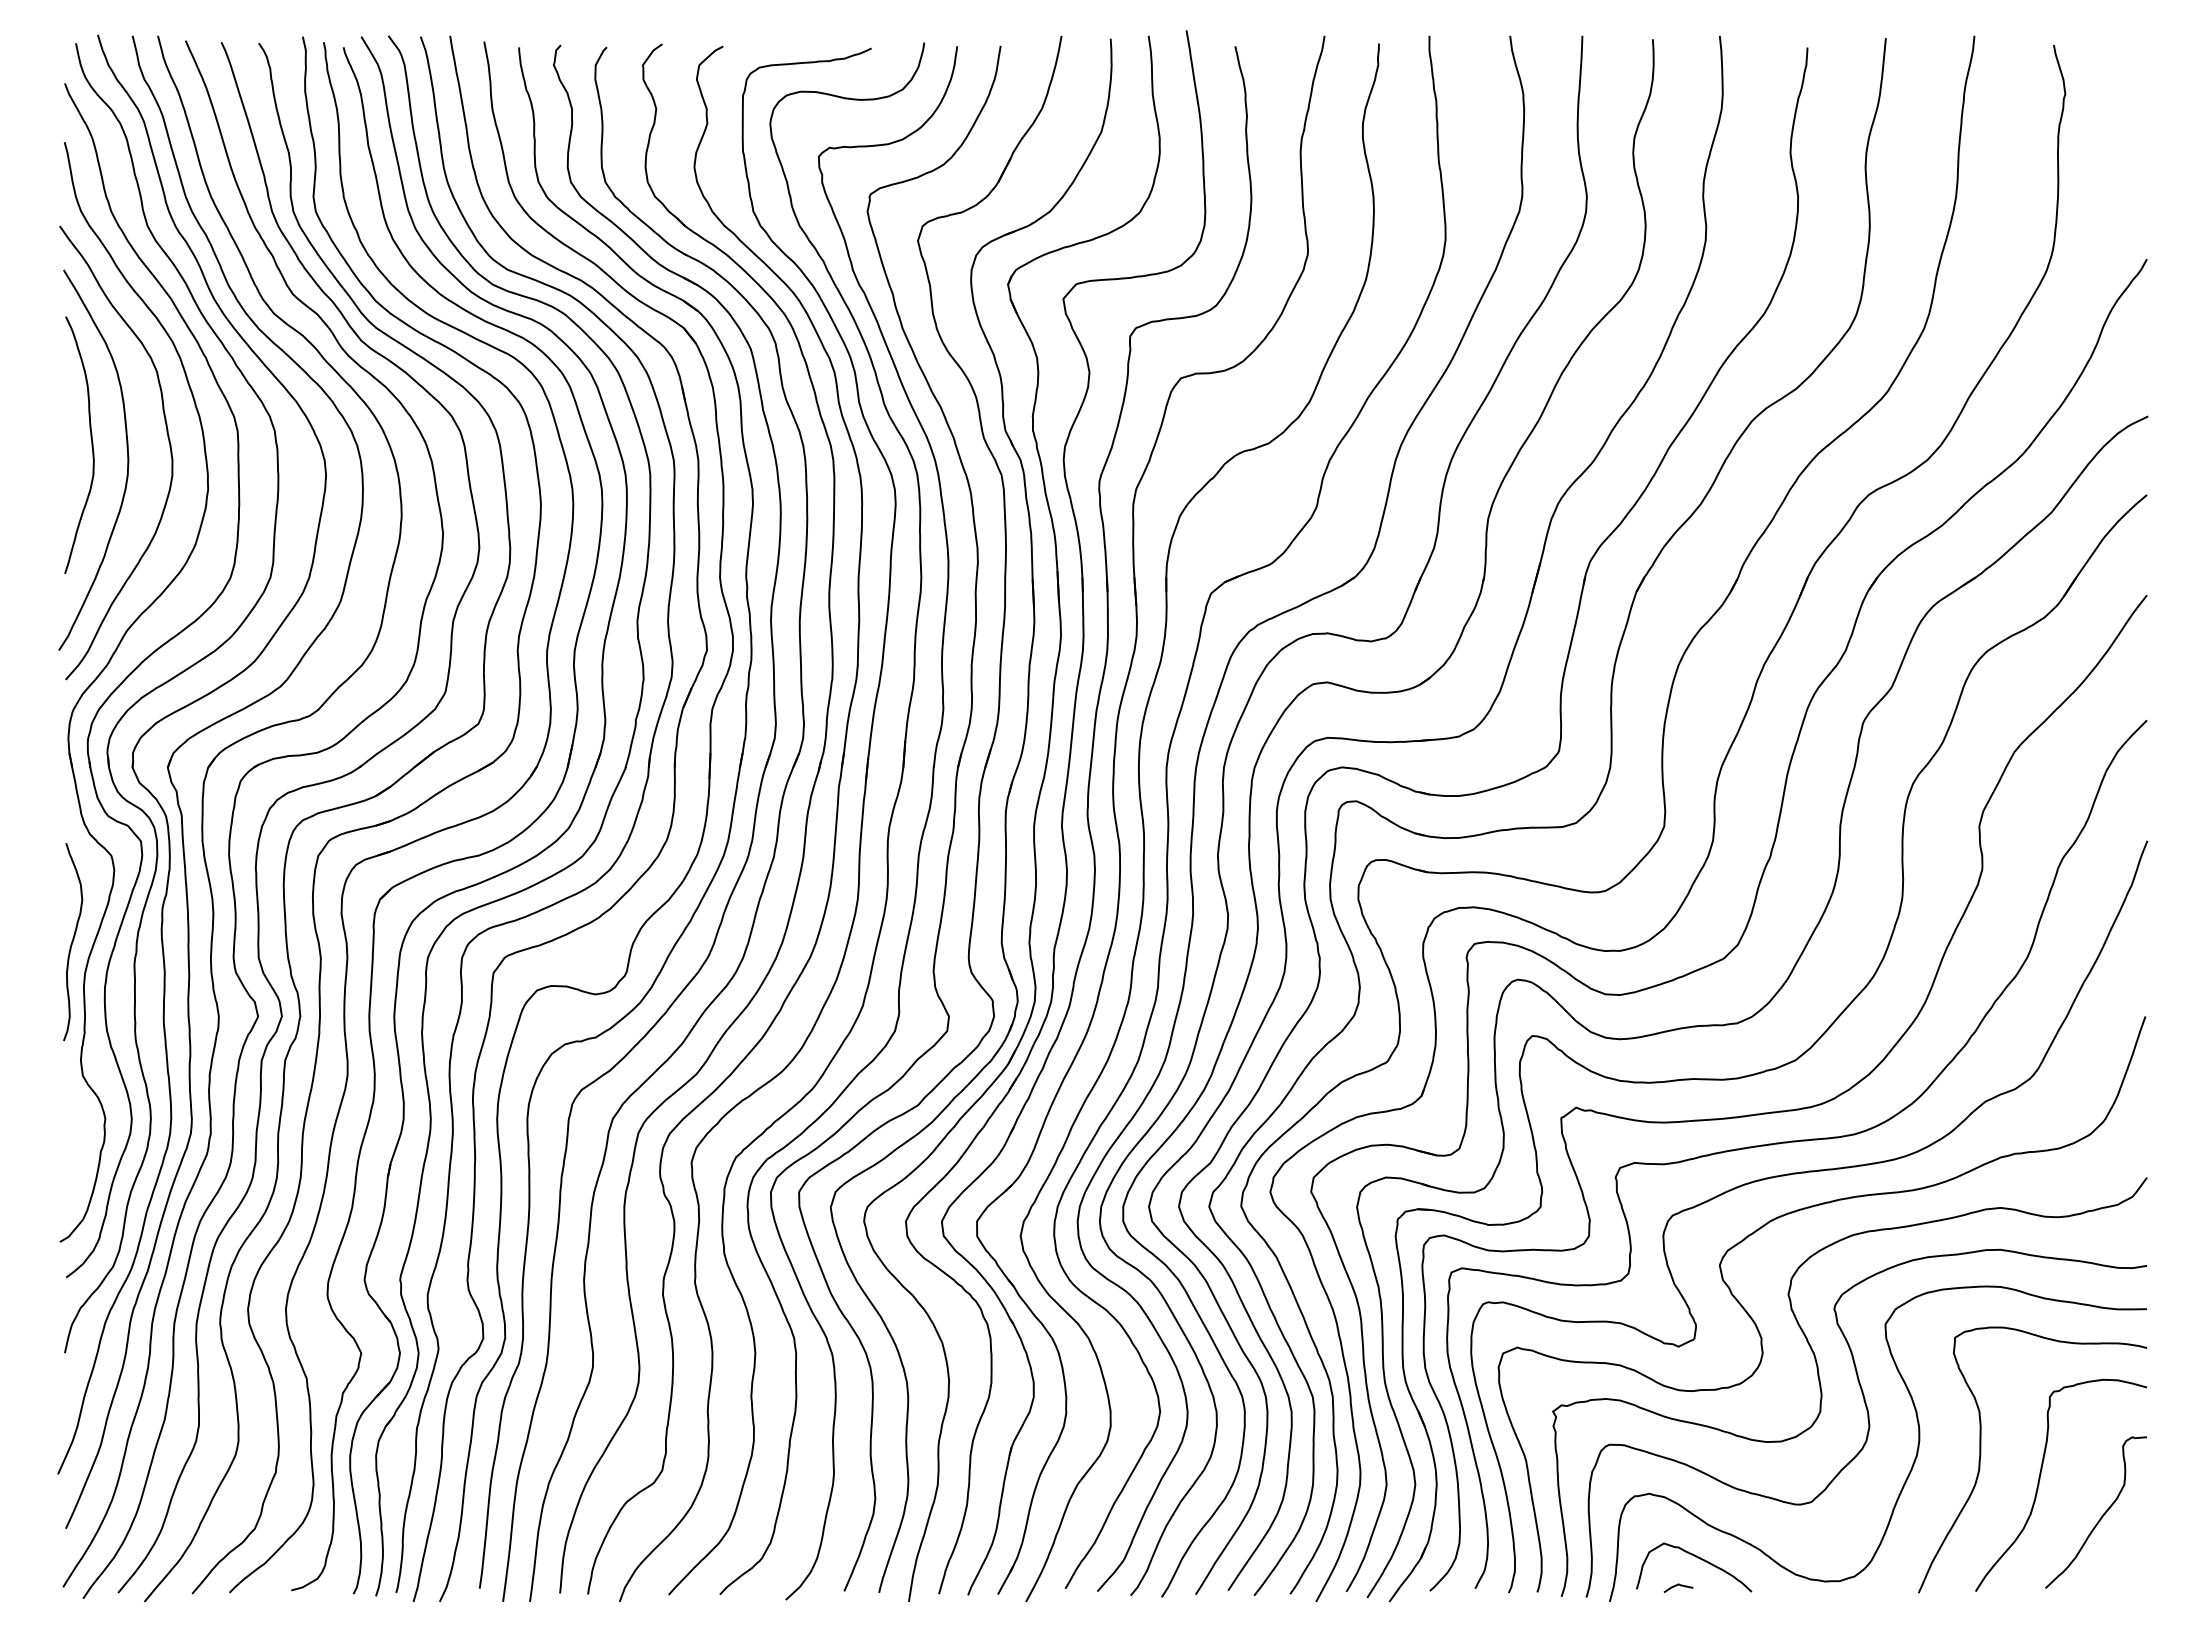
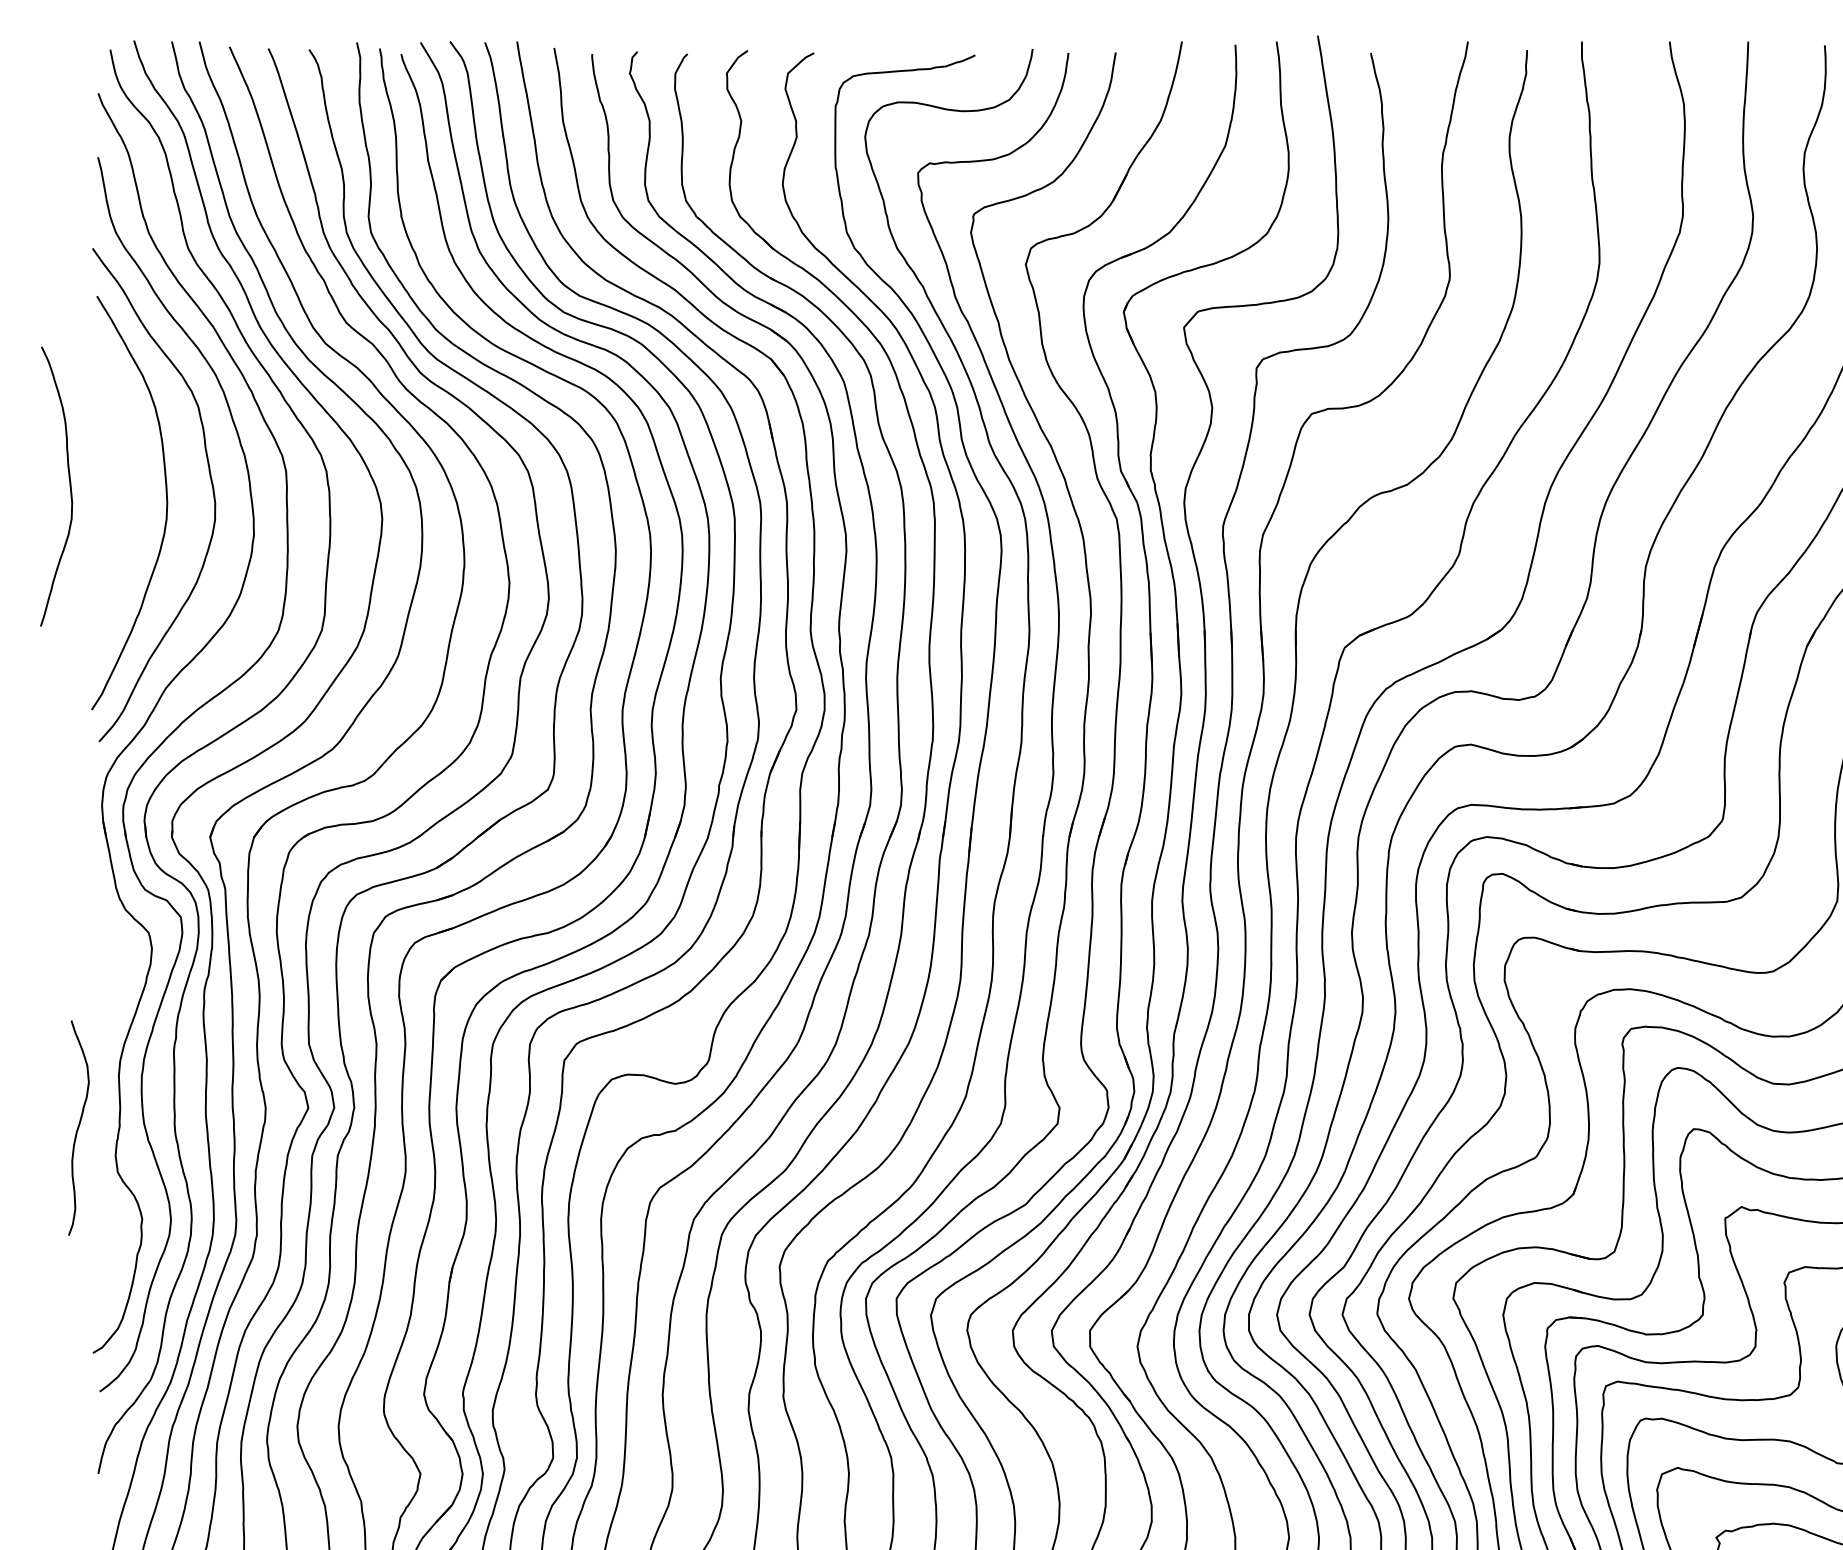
curve: (91, 444) -> (69, 485), moved
curve: (73, 942) -> (79, 1128), moved

